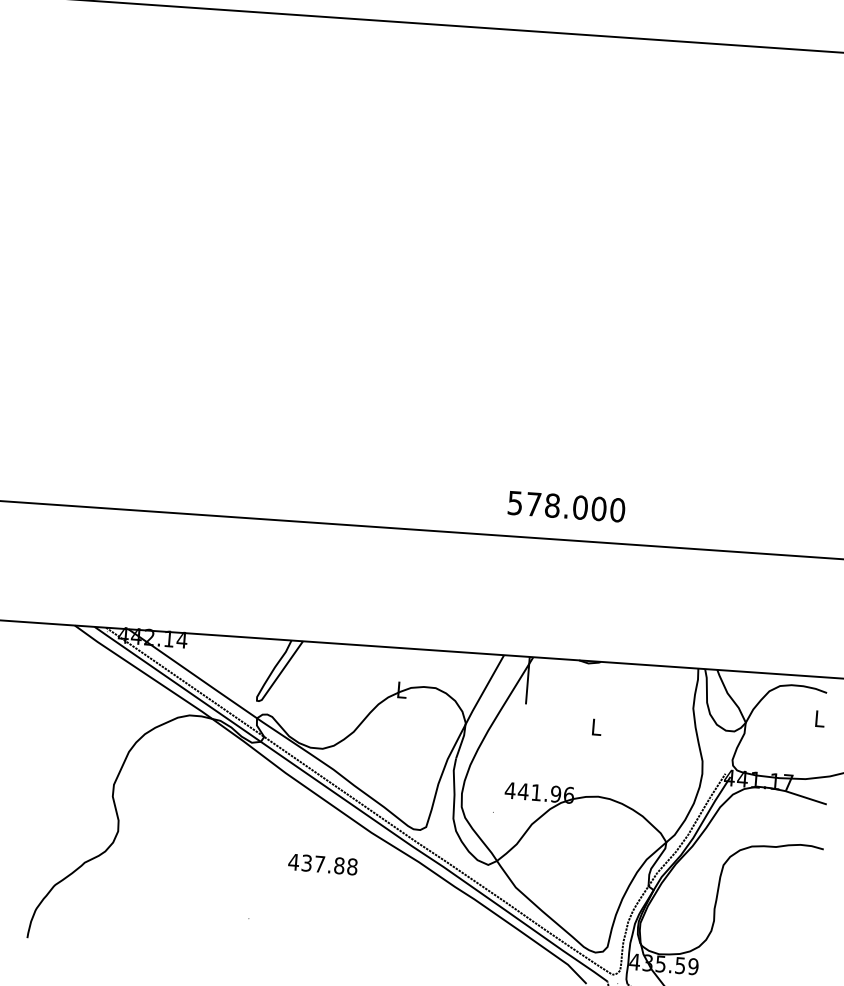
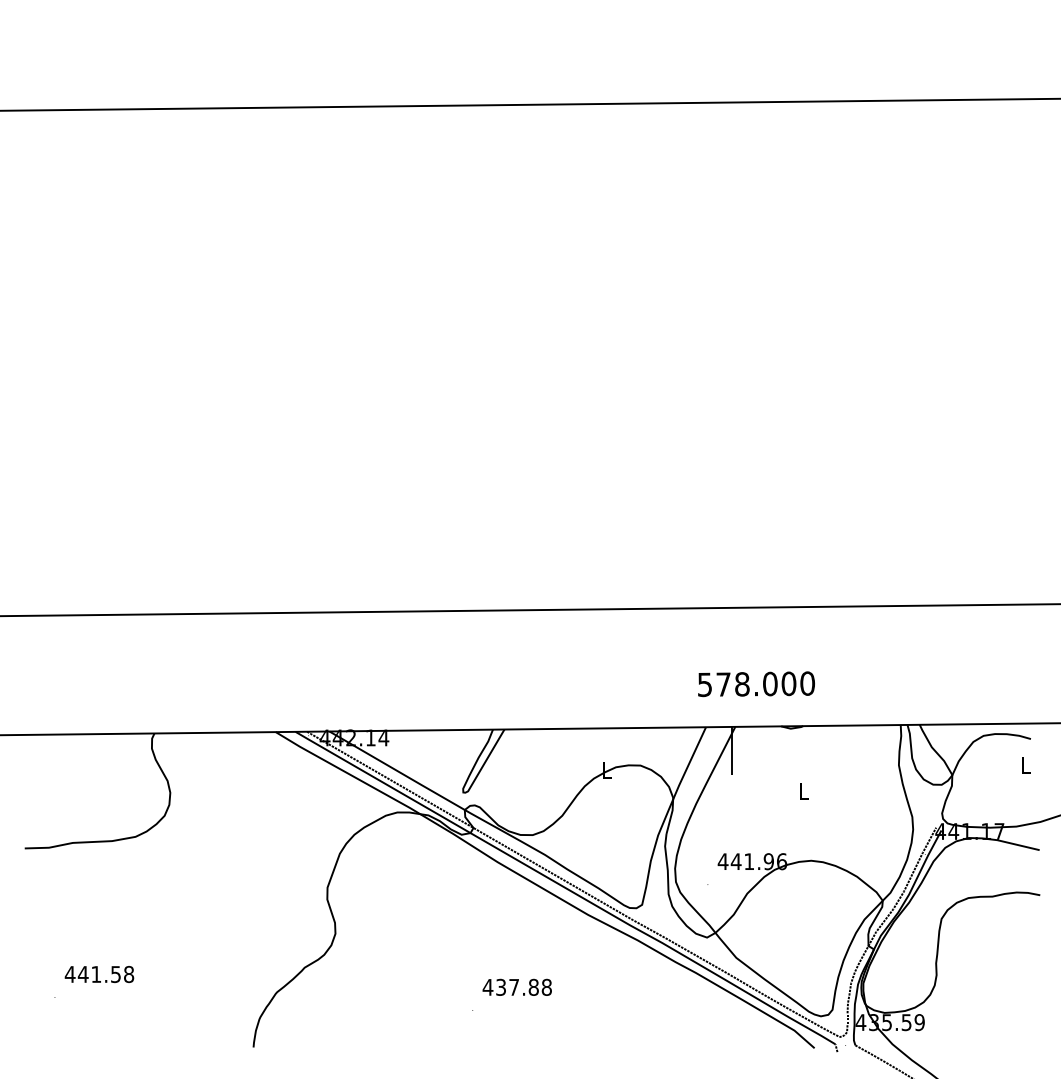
text: (566, 506) -> (756, 684), moved
text: (322, 863) -> (516, 986), moved

